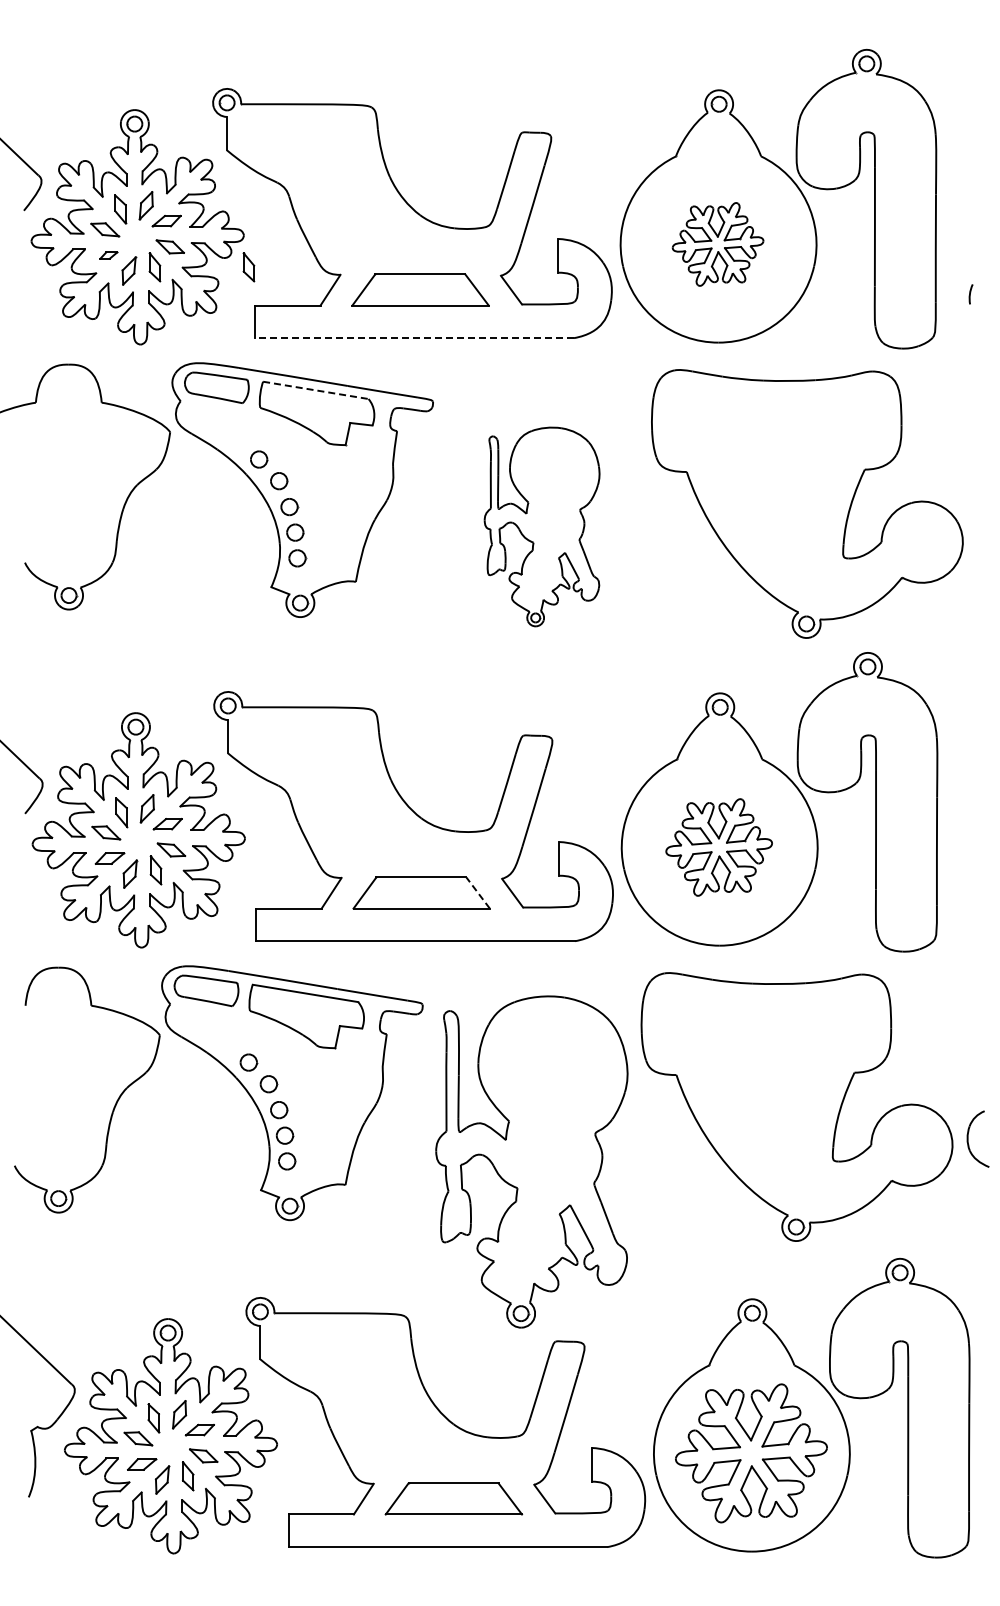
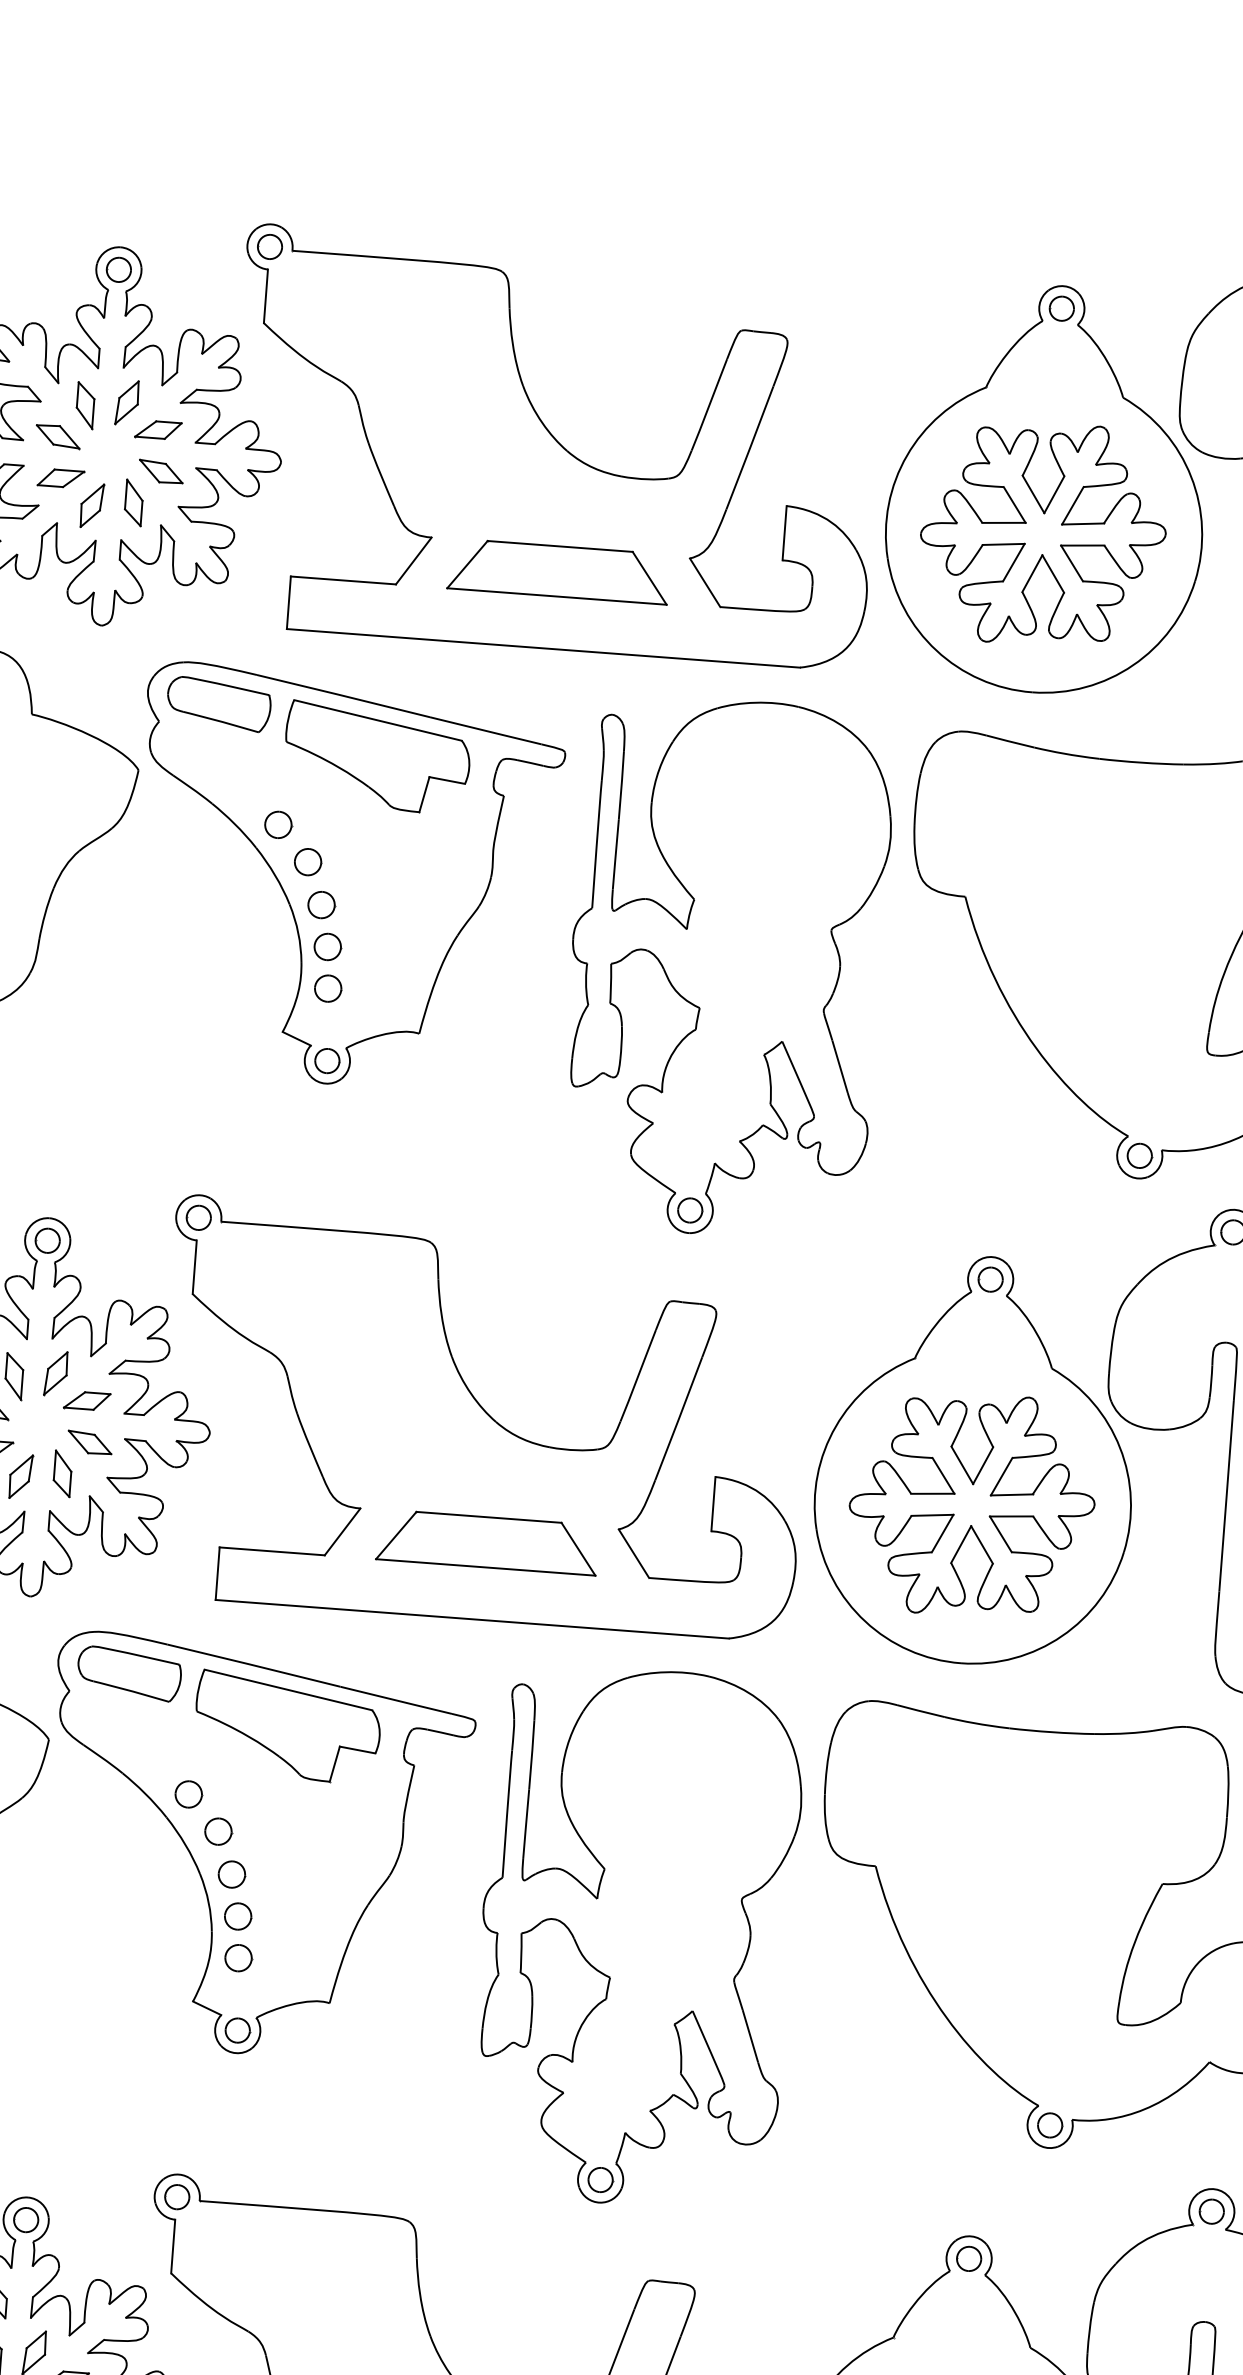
part: (717, 244) -> (1042, 534), size x1.67
part: (108, 255) -> (60, 478), size x1.67
part: (248, 267) -> (284, 514), removed
line: (414, 338) -> (543, 648), dashed -> solid
line: (316, 390) -> (379, 720), dashed -> solid
part: (541, 526) -> (724, 966), size x1.67
part: (718, 847) -> (970, 1505), size x1.43
line: (477, 892) -> (577, 1548), dashed -> solid
part: (531, 1161) -> (635, 1936), moved

